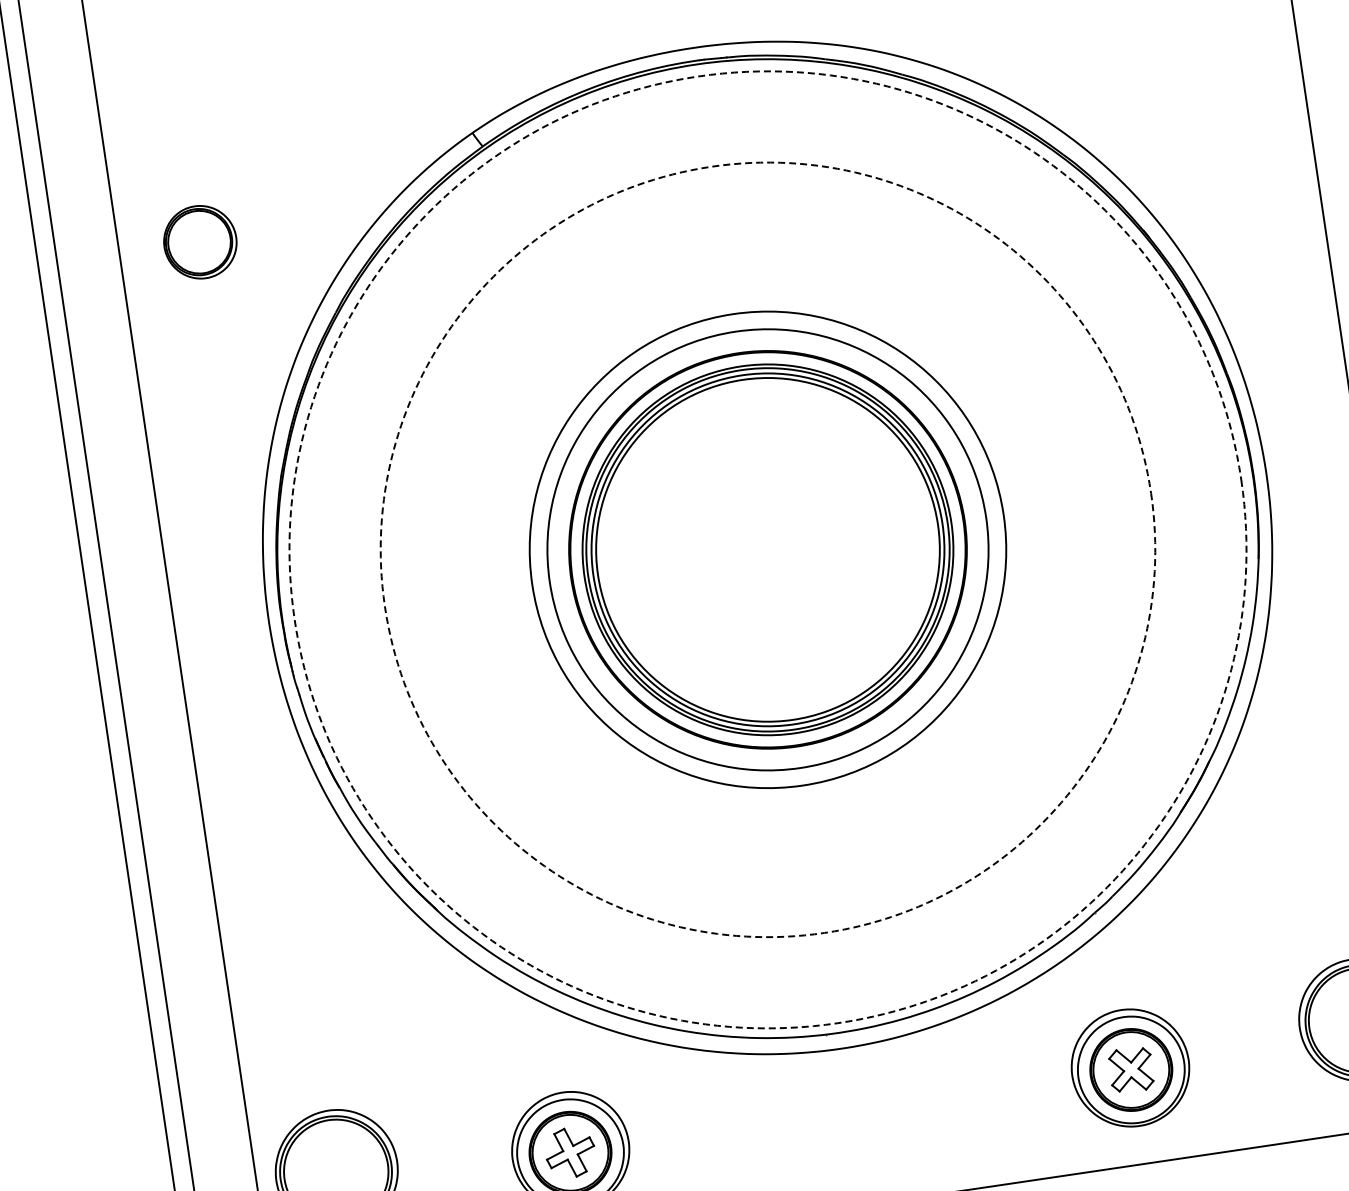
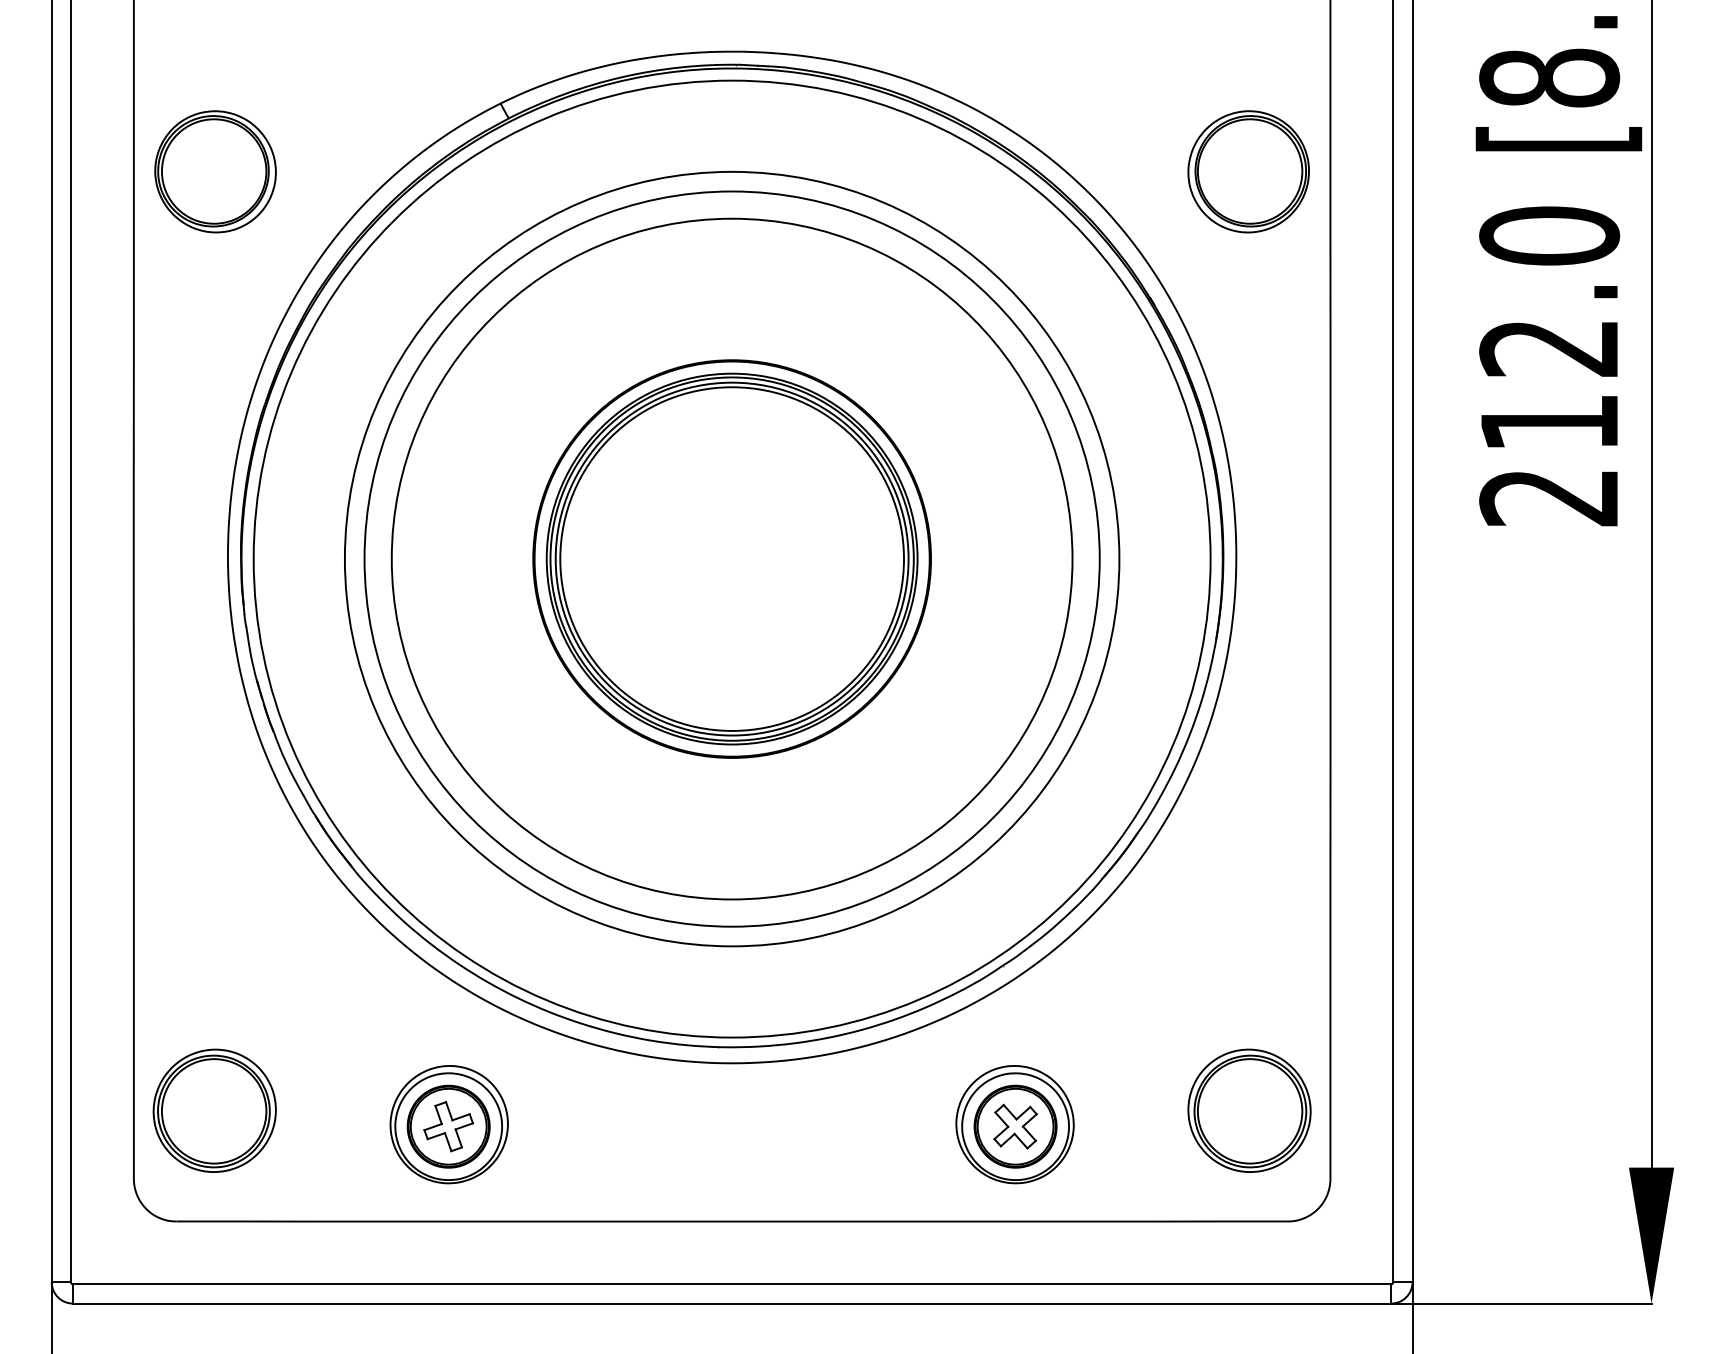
part: (1222, 90) -> (1248, 171), added
part: (200, 241) -> (215, 171), size x1.67
circle: (767, 549) -> (731, 558), dashed -> solid
circle: (767, 549) -> (731, 558), dashed -> solid
circle: (767, 549) -> (731, 558), size x1.43
circle: (767, 549) -> (731, 558), size x1.67

